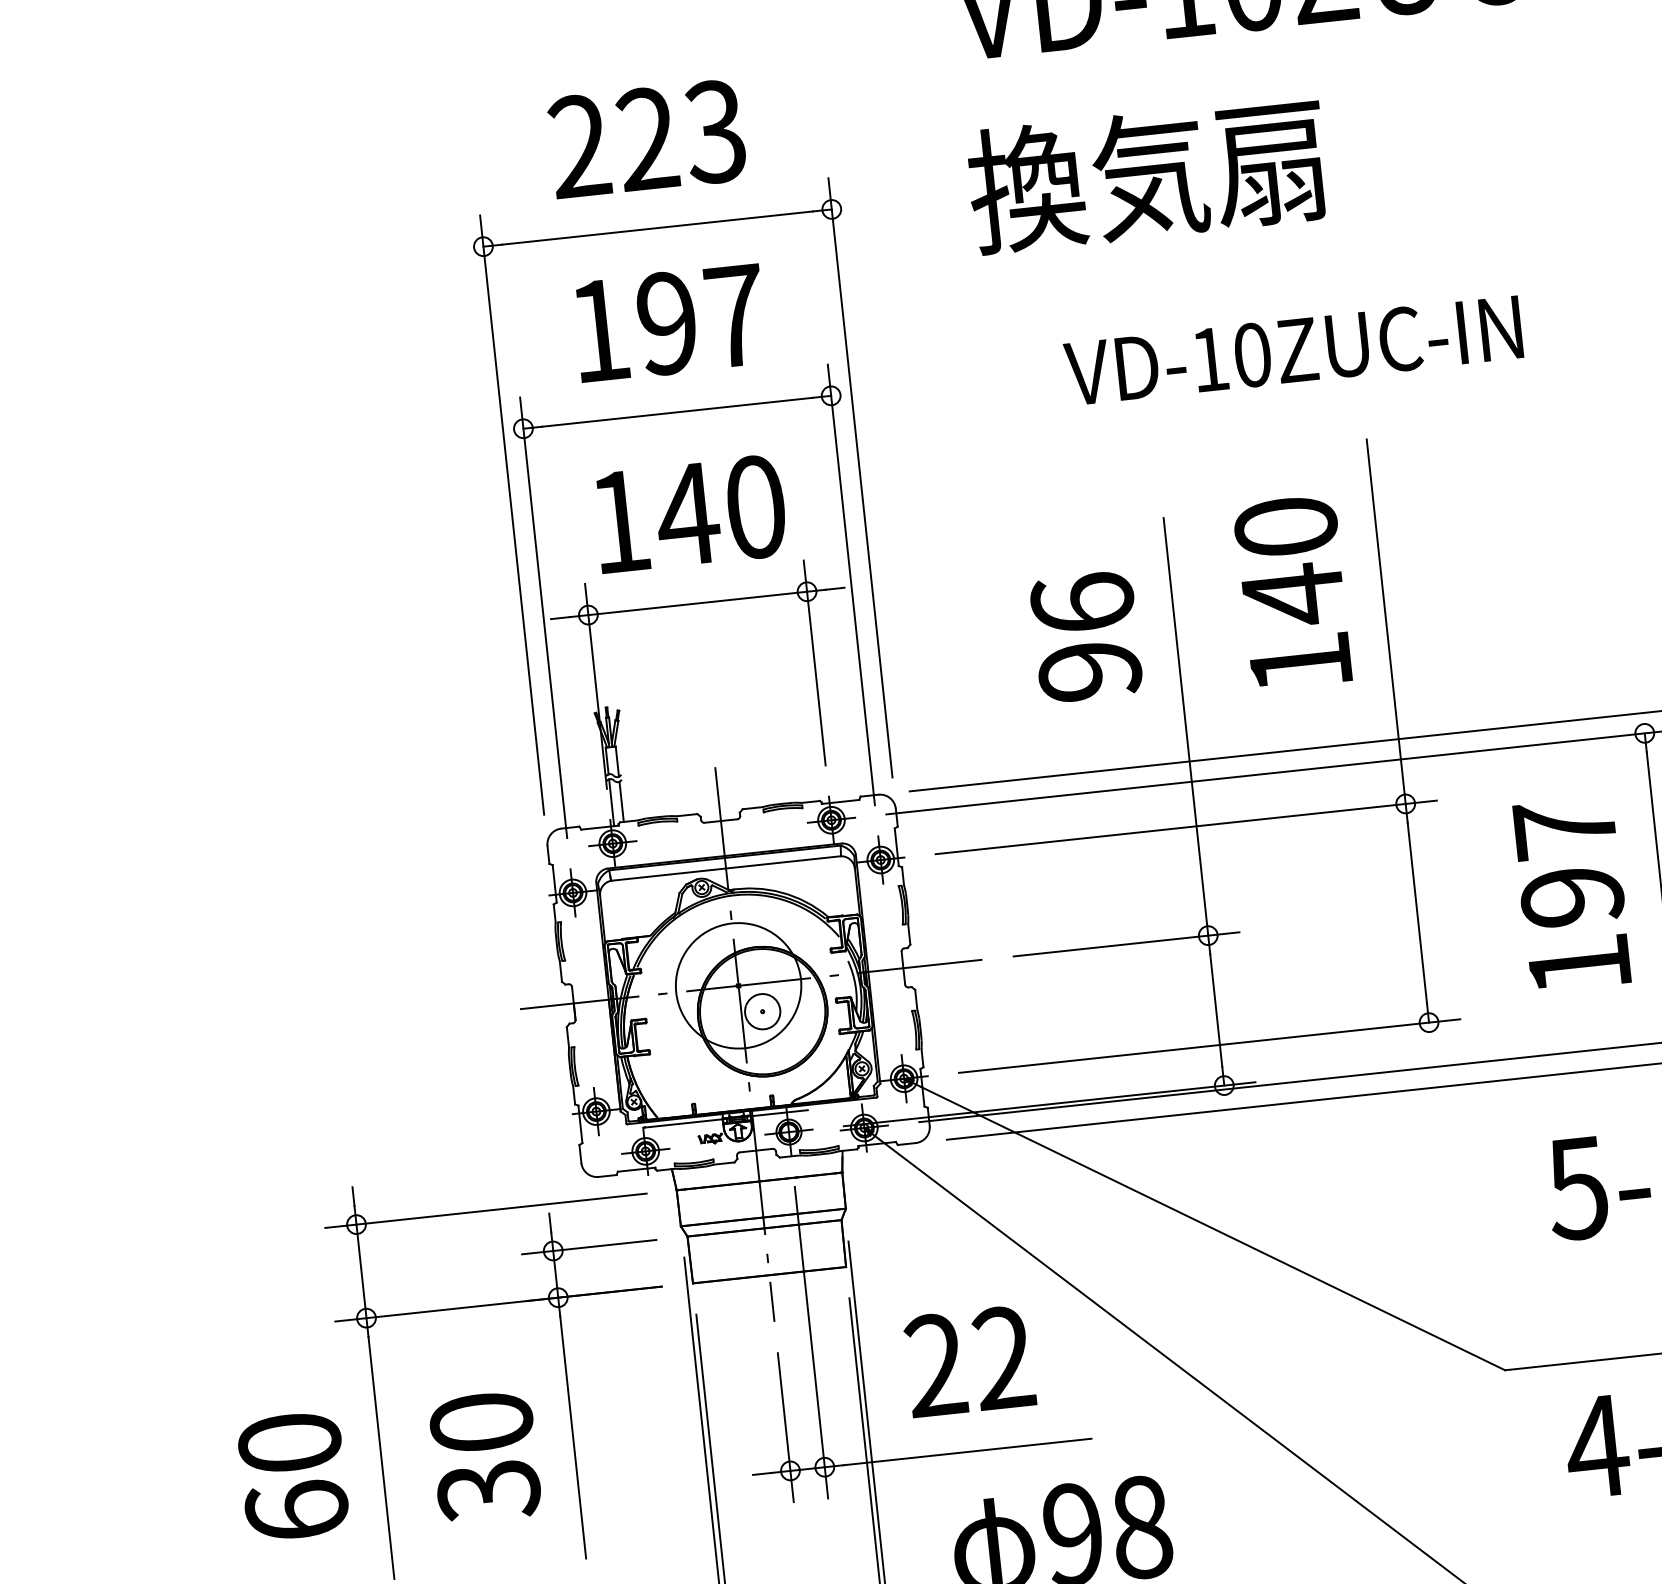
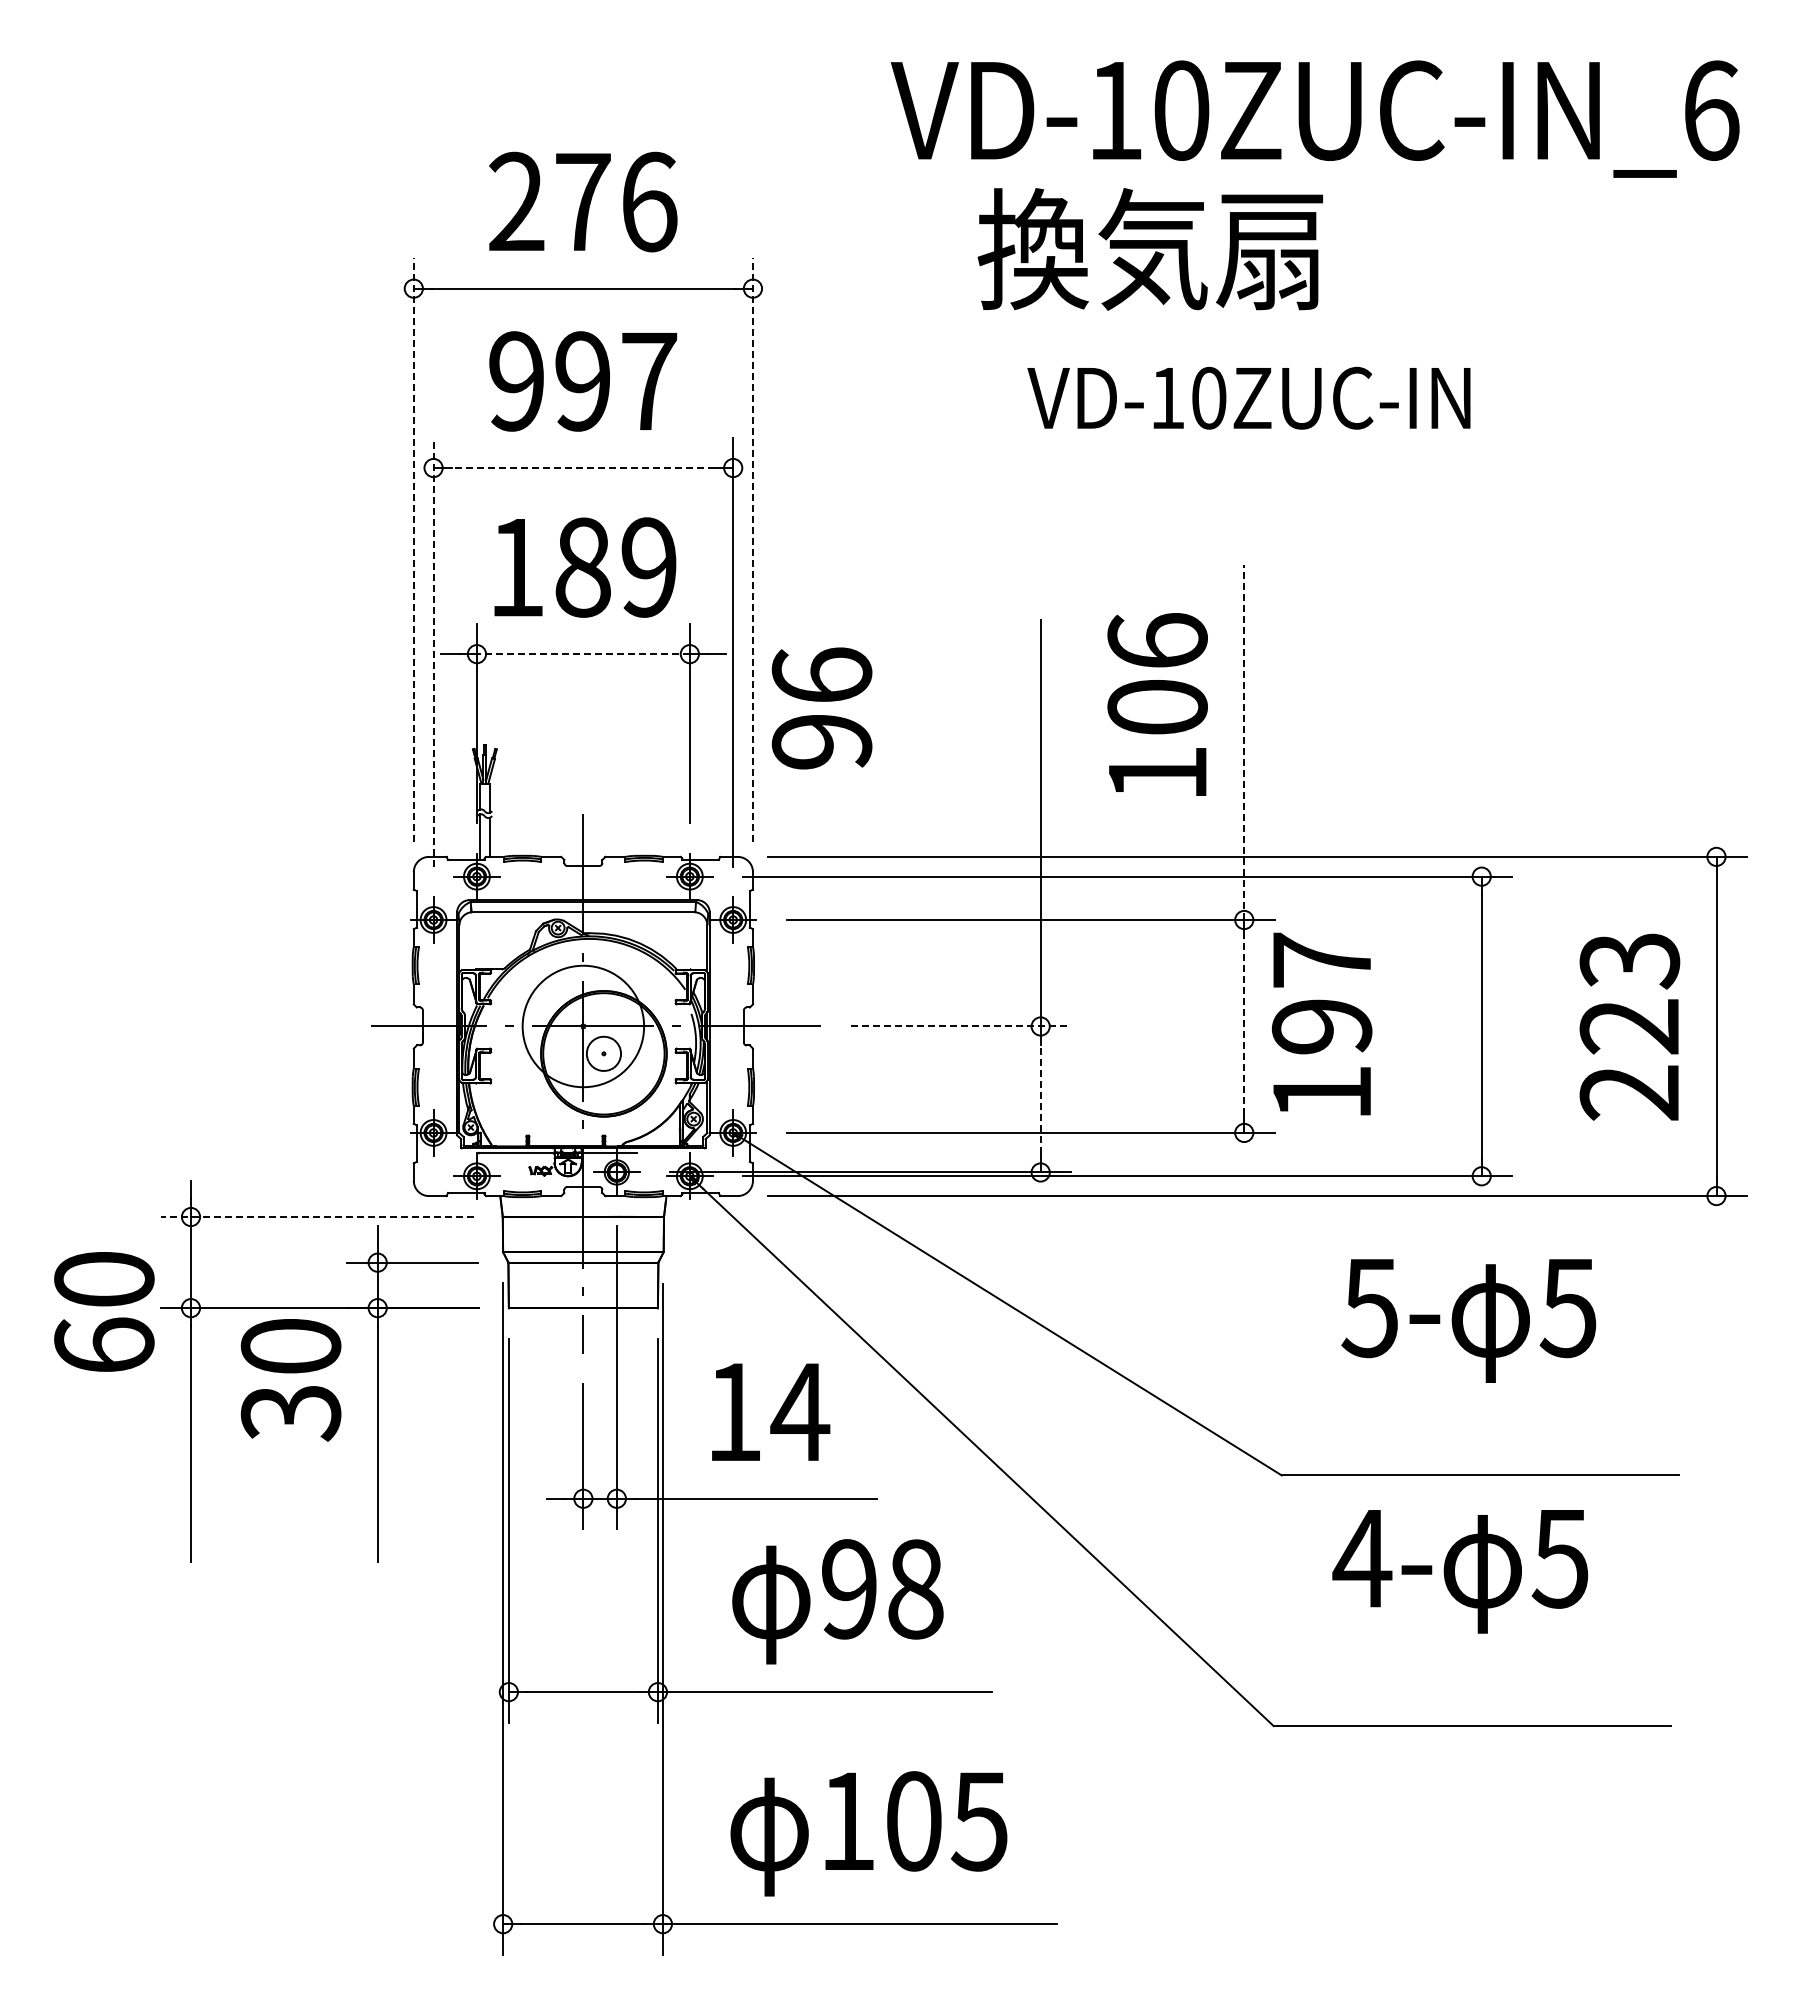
text: (682, 134) -> (616, 201), 223 -> 276
text: (1146, 175) -> (1149, 249), moved
text: (599, 330) -> (516, 381), 197 -> 997
text: (1292, 350) -> (1248, 397), moved
line: (677, 412) -> (583, 468), solid -> dashed
line: (860, 478) -> (752, 550), solid -> dashed
text: (720, 511) -> (614, 567), 140 -> 189
line: (511, 515) -> (413, 550), solid -> dashed
text: (1289, 562) -> (1157, 675), 140 -> 106
line: (696, 603) -> (582, 654), solid -> dashed
line: (543, 617) -> (433, 651), solid -> dashed
line: (1386, 621) -> (1244, 742), solid -> dashed
text: (1085, 637) -> (821, 708), moved
text: (1571, 893) -> (1321, 1023), moved
line: (1417, 912) -> (1244, 1025), solid -> dashed
line: (1126, 944) -> (961, 1026), solid -> dashed
line: (1216, 1010) -> (1040, 1099), solid -> dashed
line: (485, 1211) -> (316, 1217), solid -> dashed
text: (970, 1360) -> (768, 1411), 22 -> 14
text: (484, 1457) -> (290, 1380), moved
text: (293, 1475) -> (104, 1311), moved

